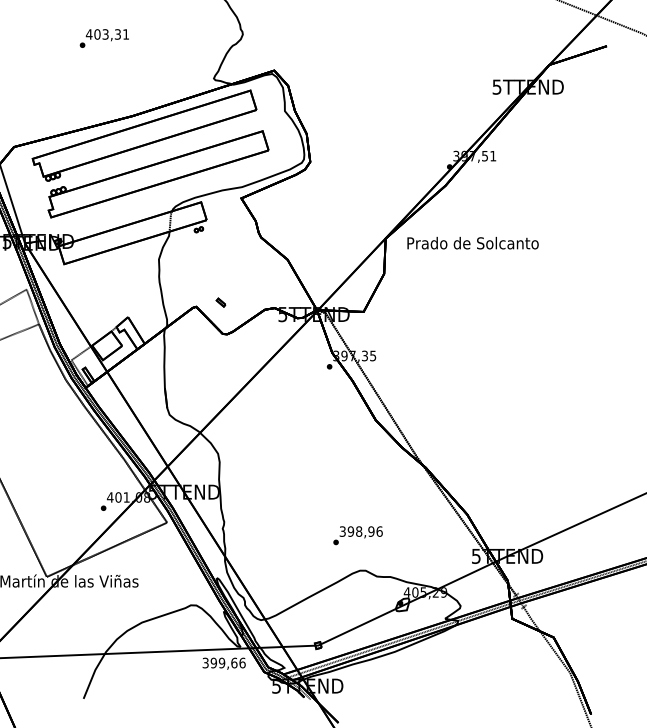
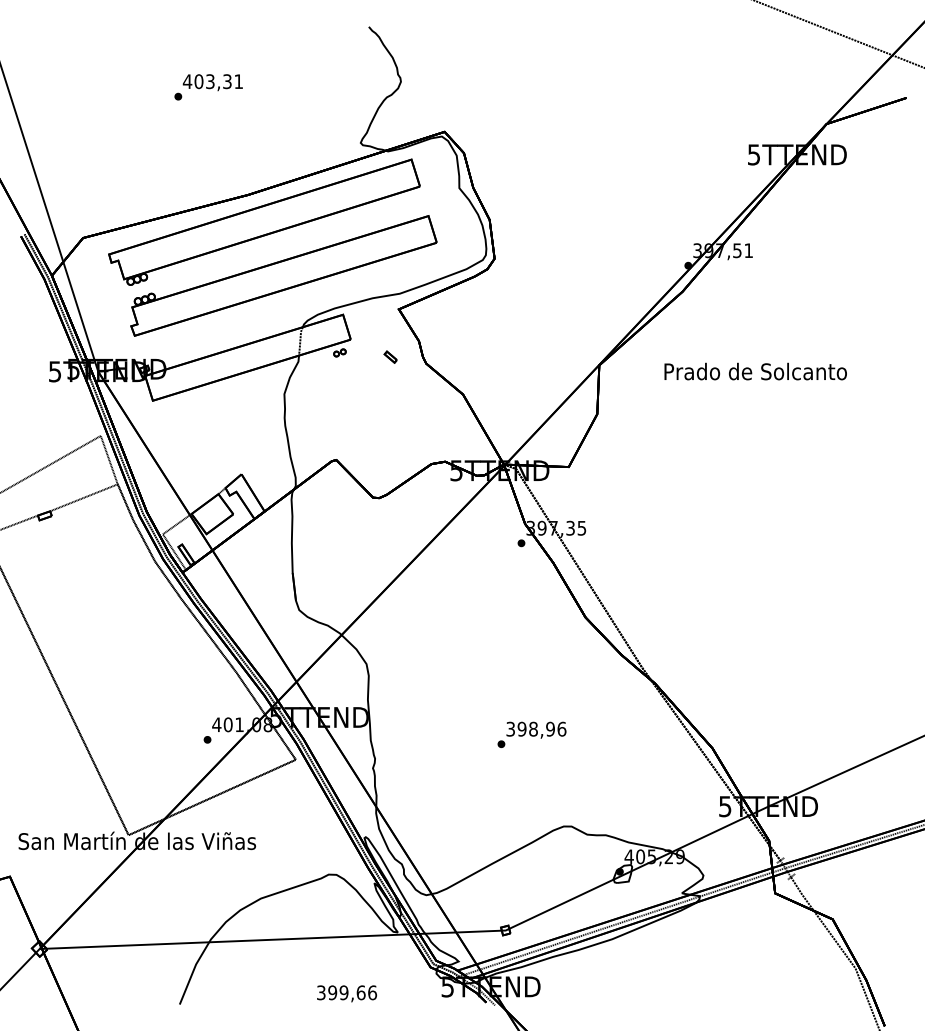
text: (472, 243) -> (755, 371), moved
part: (220, 302) -> (390, 356), moved
text: (357, 535) -> (531, 734), moved
text: (224, 663) -> (347, 993), moved

